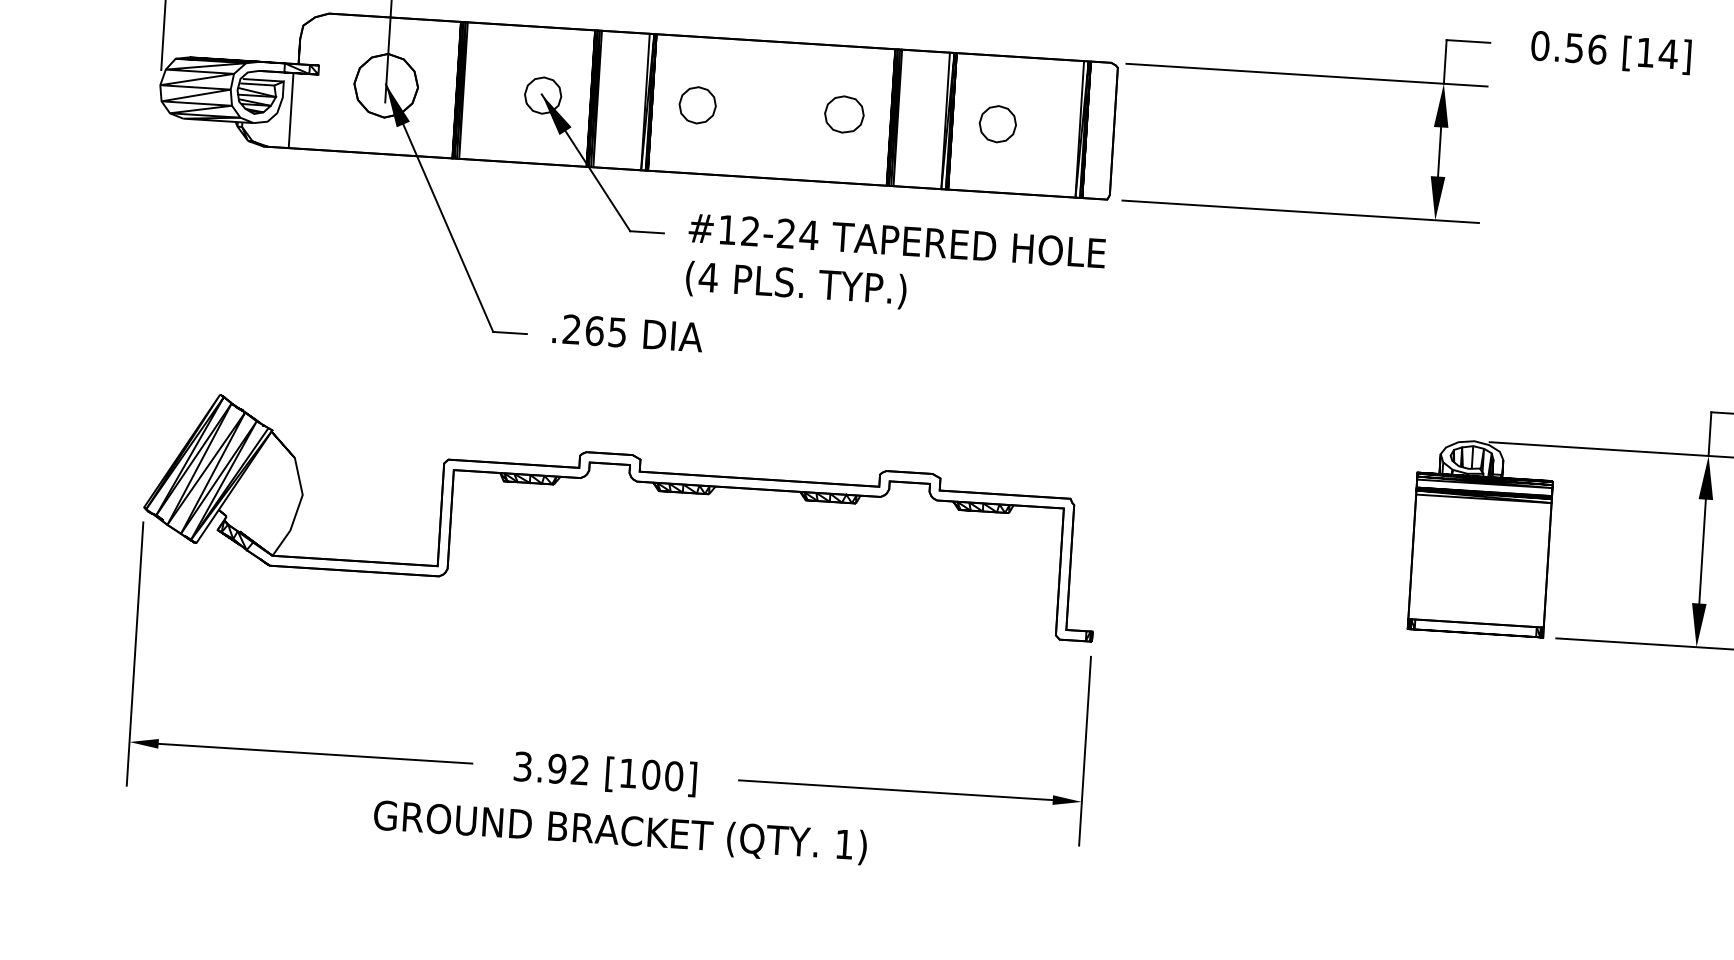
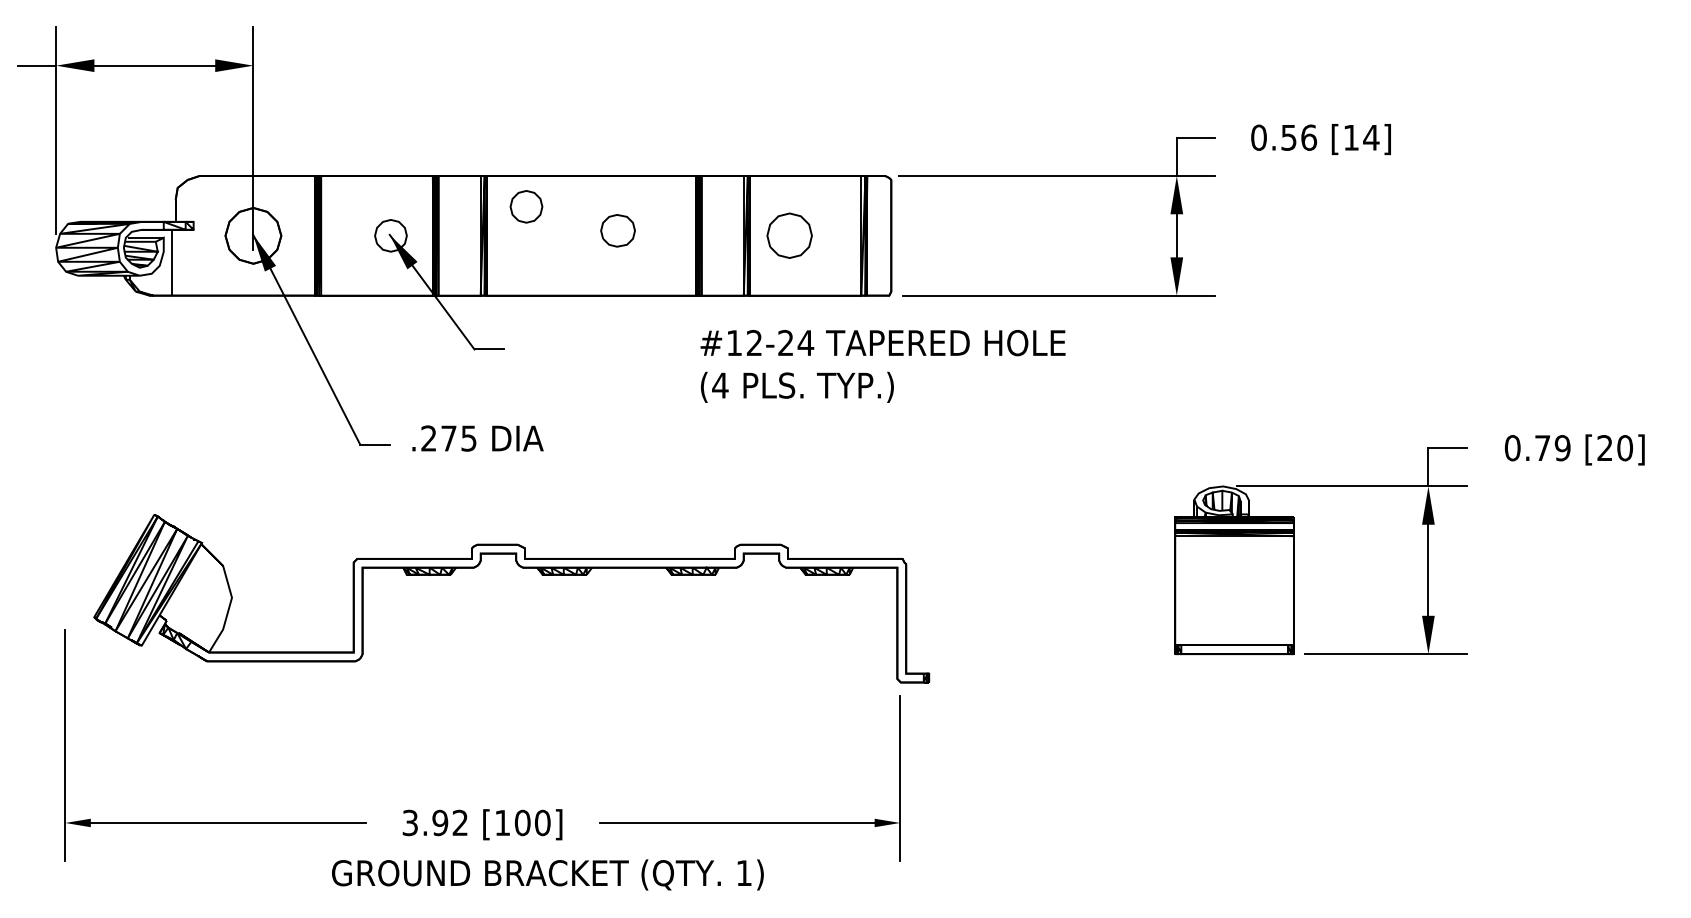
part: (697, 104) -> (526, 206), moved
part: (843, 114) -> (617, 230), moved
part: (997, 123) -> (789, 235), size x1.4
text: (894, 267) -> (882, 366), moved
text: (595, 330) -> (449, 438), .265 -> .275
part: (636, 482) -> (522, 568), moved
text: (619, 831) -> (547, 874), moved

